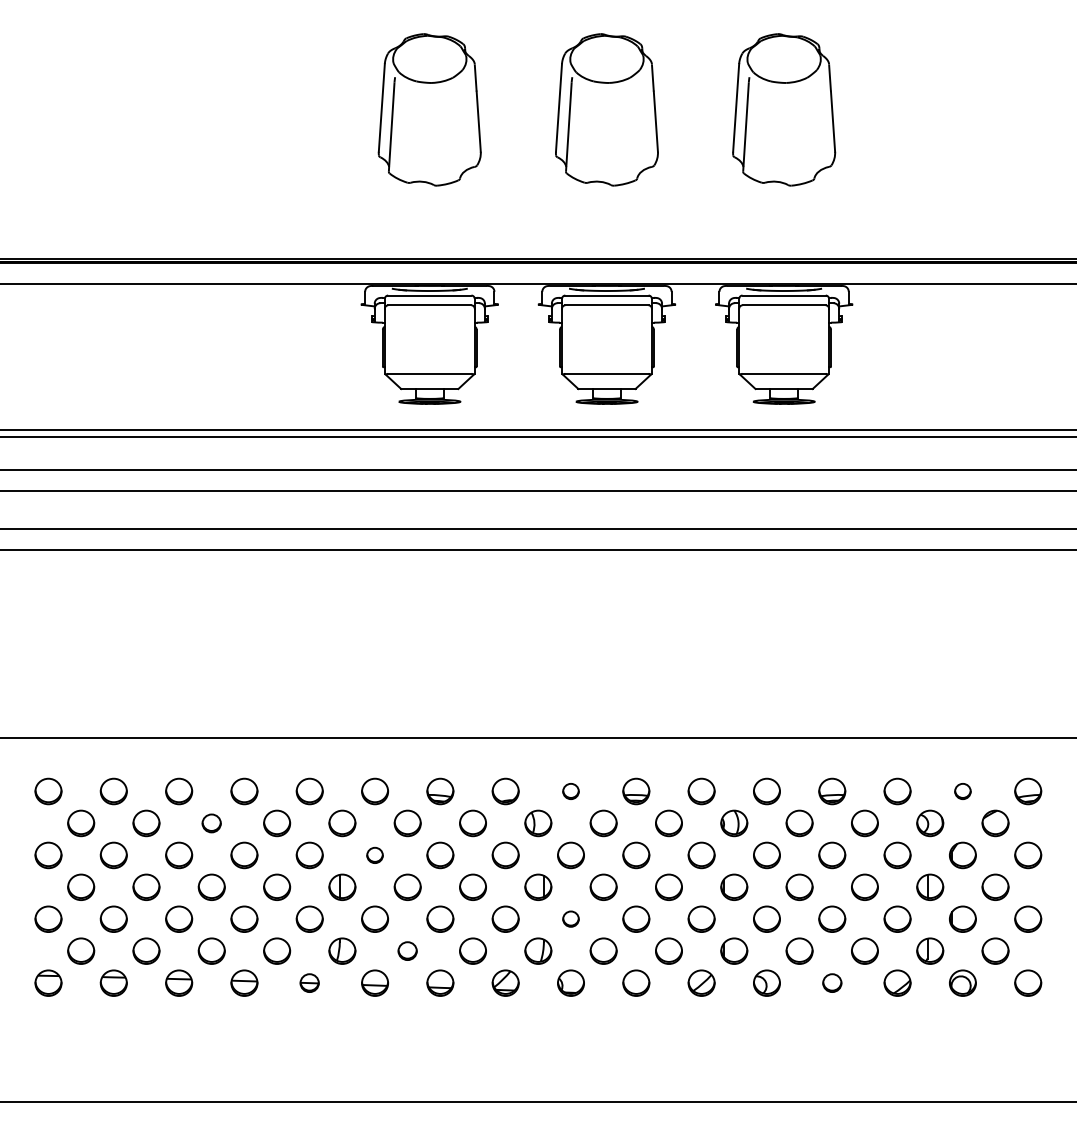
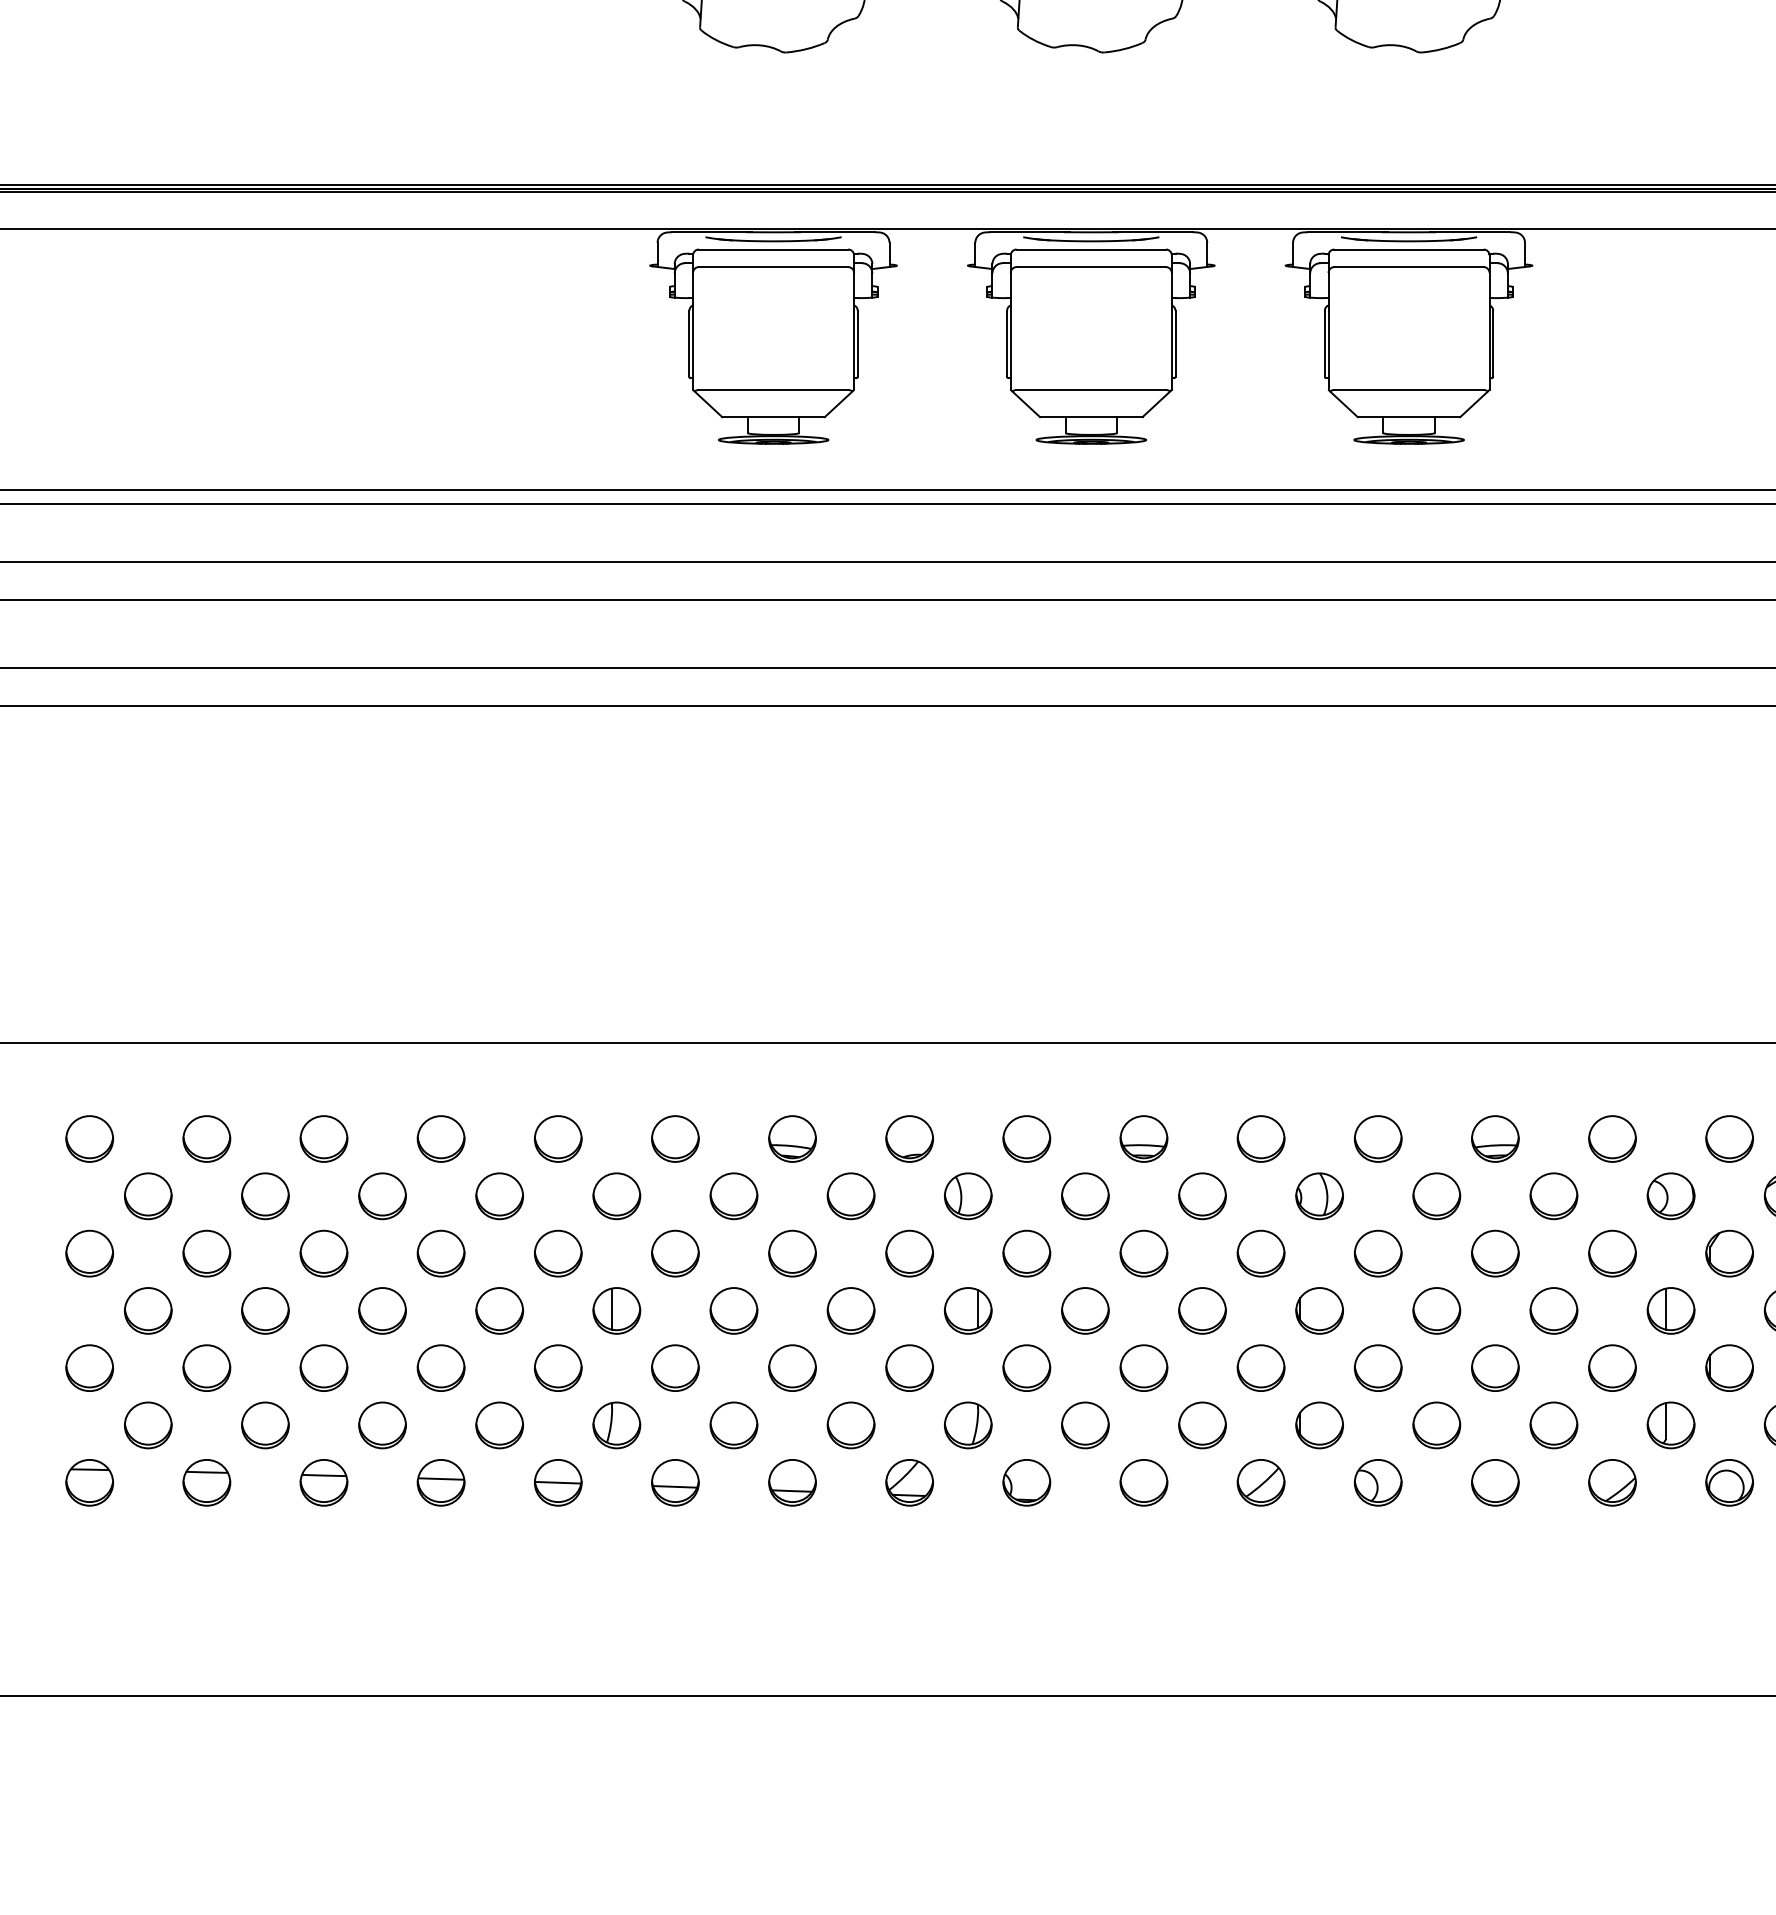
part: (570, 791) -> (1025, 1139), size x1.67
part: (962, 791) -> (1728, 1139), size x1.67
part: (211, 823) -> (382, 1196), size x1.43
part: (374, 855) -> (674, 1253), size x1.67
part: (570, 918) -> (1025, 1366), size x1.67
part: (407, 950) -> (733, 1424), size x1.43
part: (309, 982) -> (557, 1481), size x1.43
part: (832, 982) -> (1495, 1481), size x1.43

